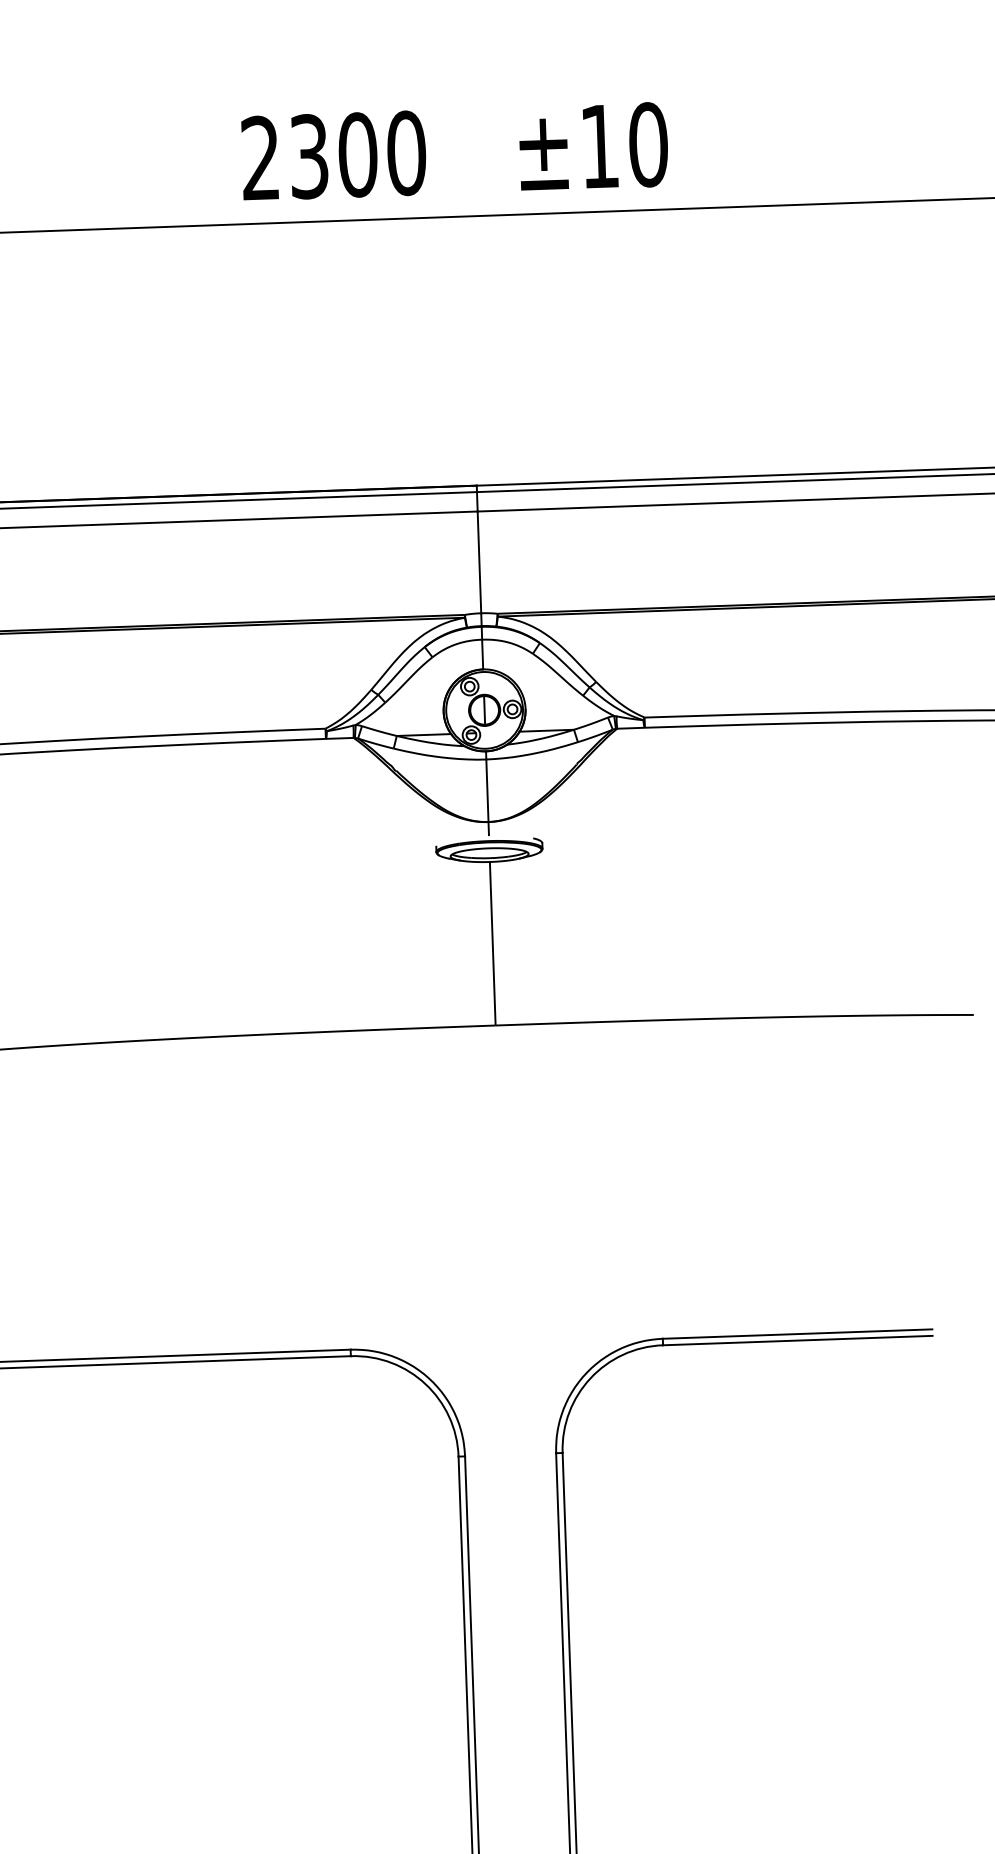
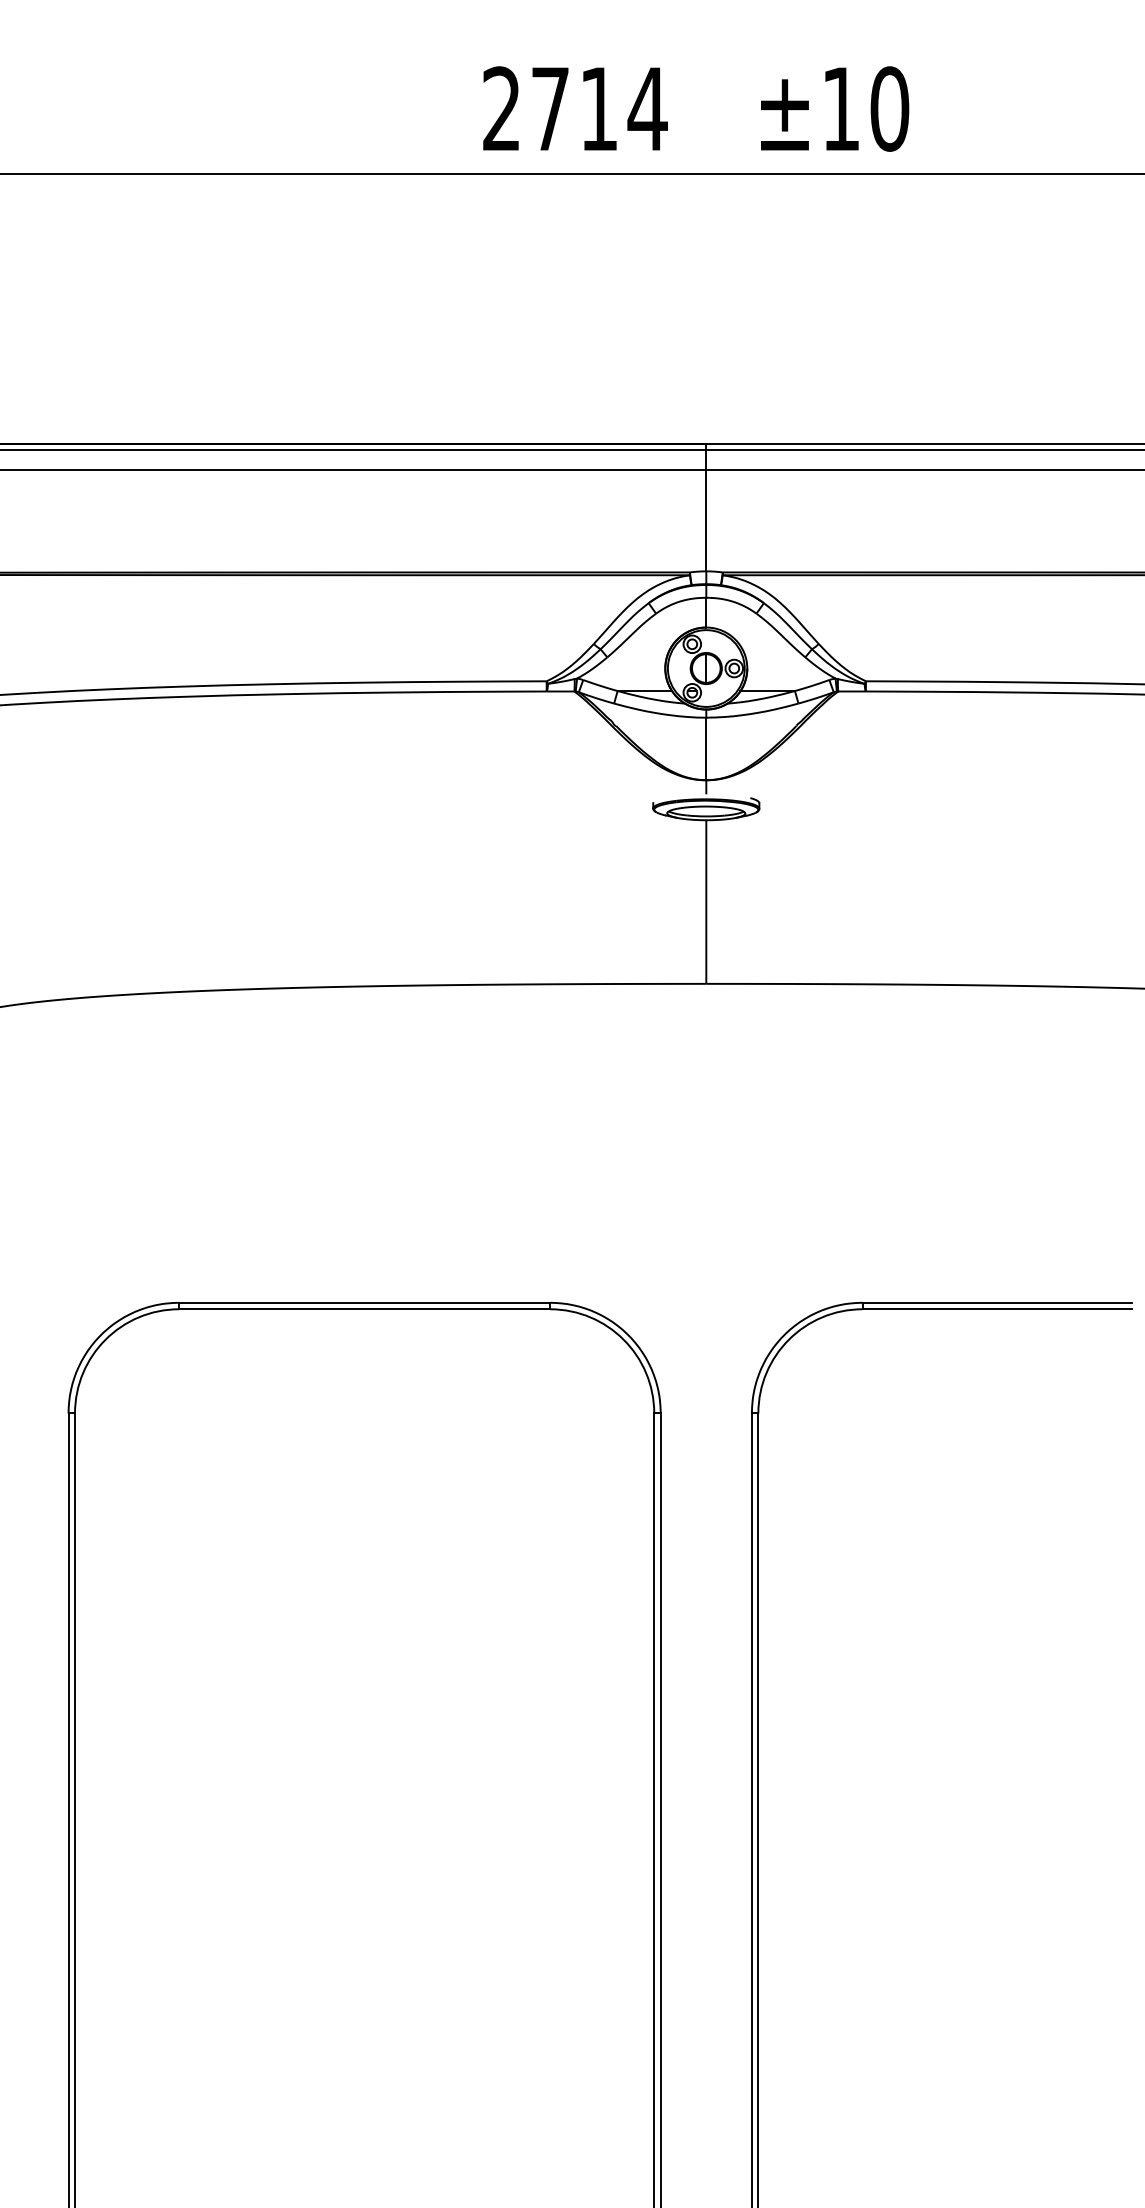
text: (358, 154) -> (599, 108), 2300 -> 2714

